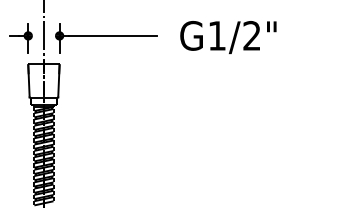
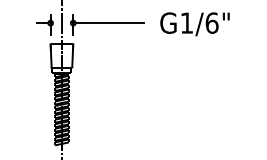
text: (251, 35) -> (211, 22), G1/2" -> G1/6"

